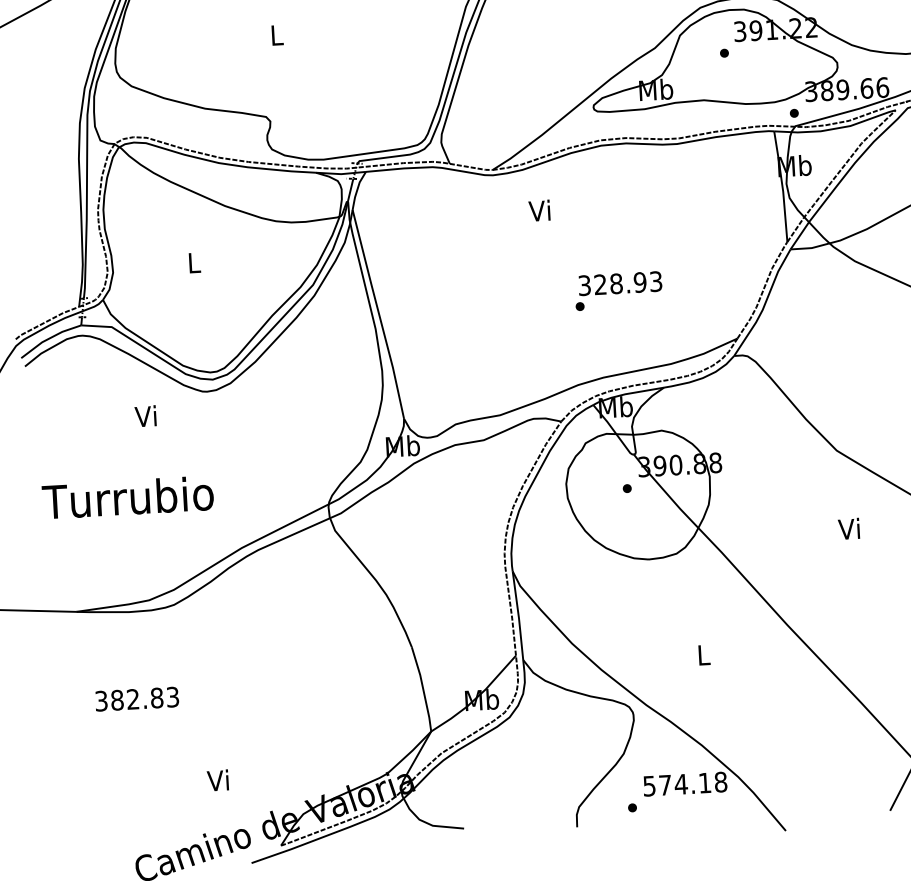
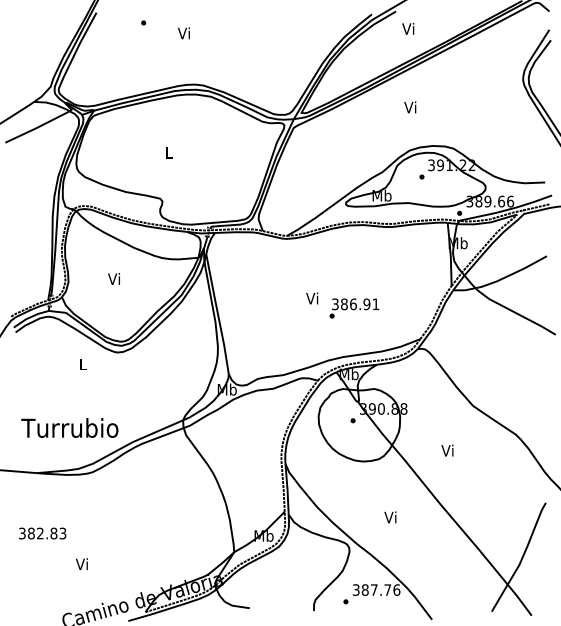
text: (540, 210) -> (312, 298), moved
text: (191, 261) -> (113, 278), L -> Vi
text: (628, 283) -> (360, 304), 328.93 -> 386.91
text: (145, 416) -> (82, 364), Vi -> L
text: (127, 496) -> (69, 427), moved
text: (849, 528) -> (447, 450), moved
text: (702, 655) -> (390, 517), L -> Vi
text: (136, 699) -> (42, 533), moved
text: (217, 781) -> (81, 564), moved
text: (685, 783) -> (376, 589), 574.18 -> 387.76

